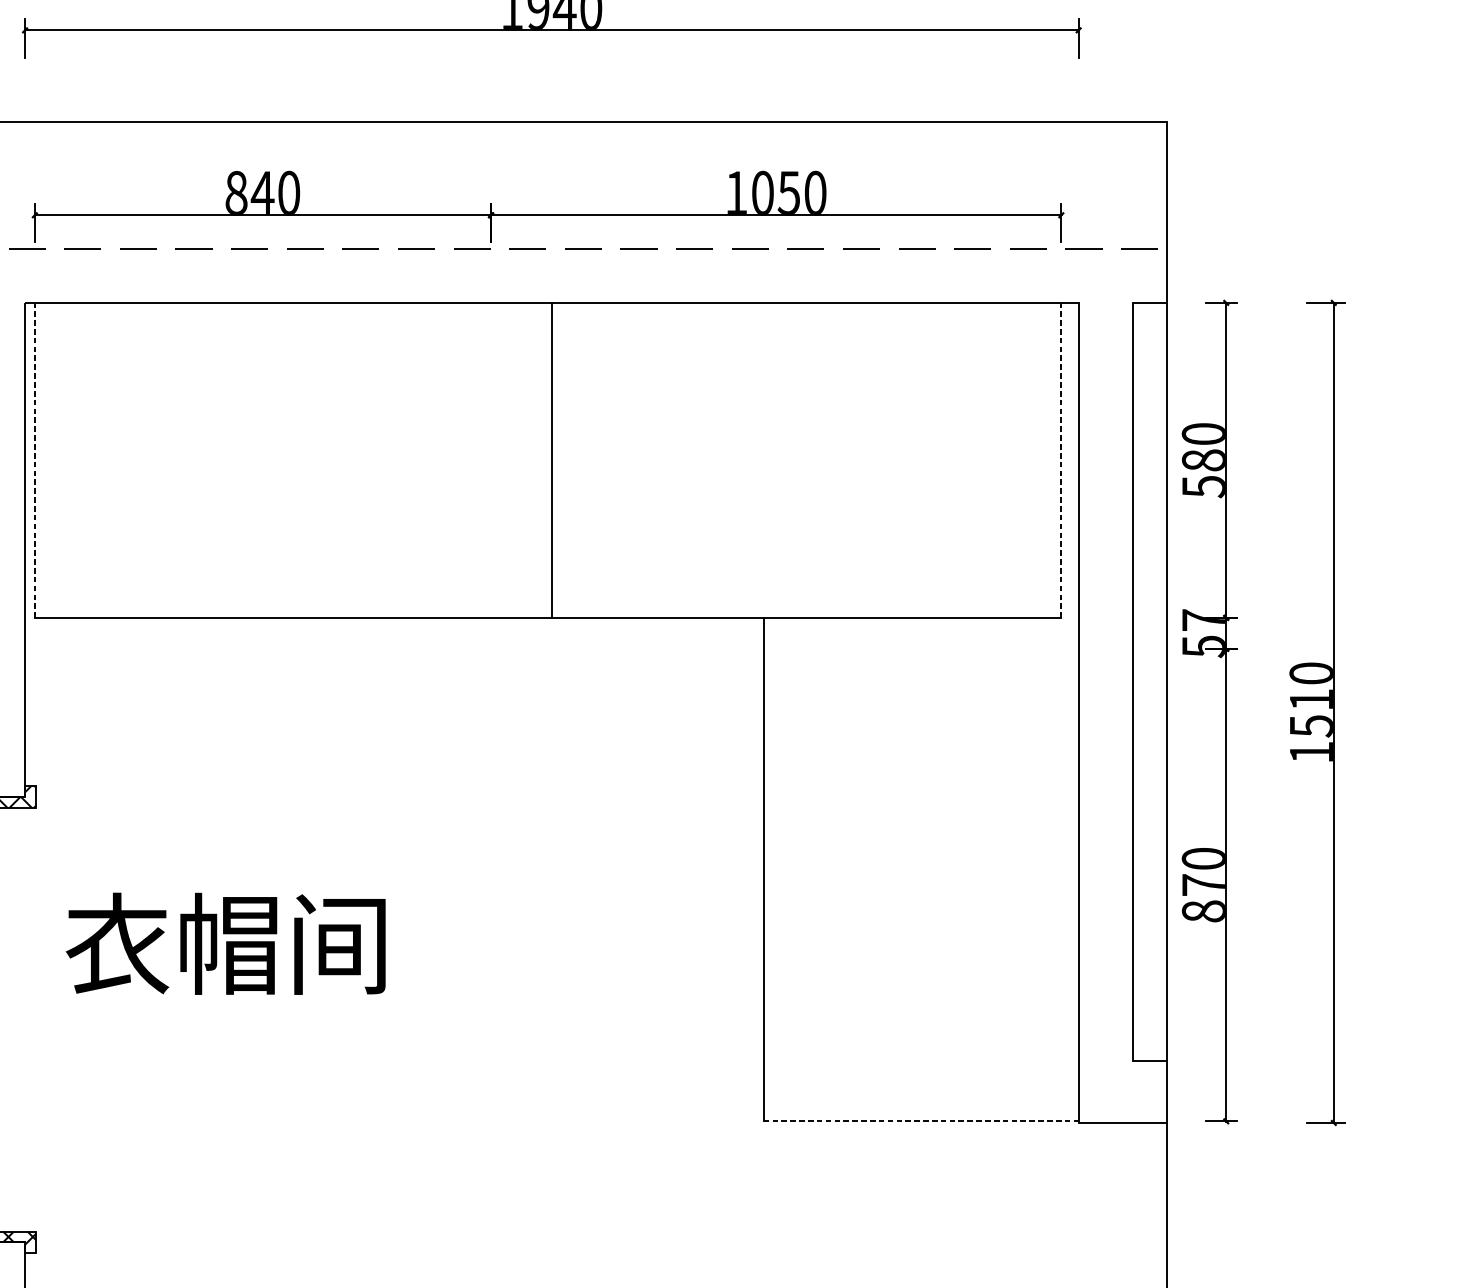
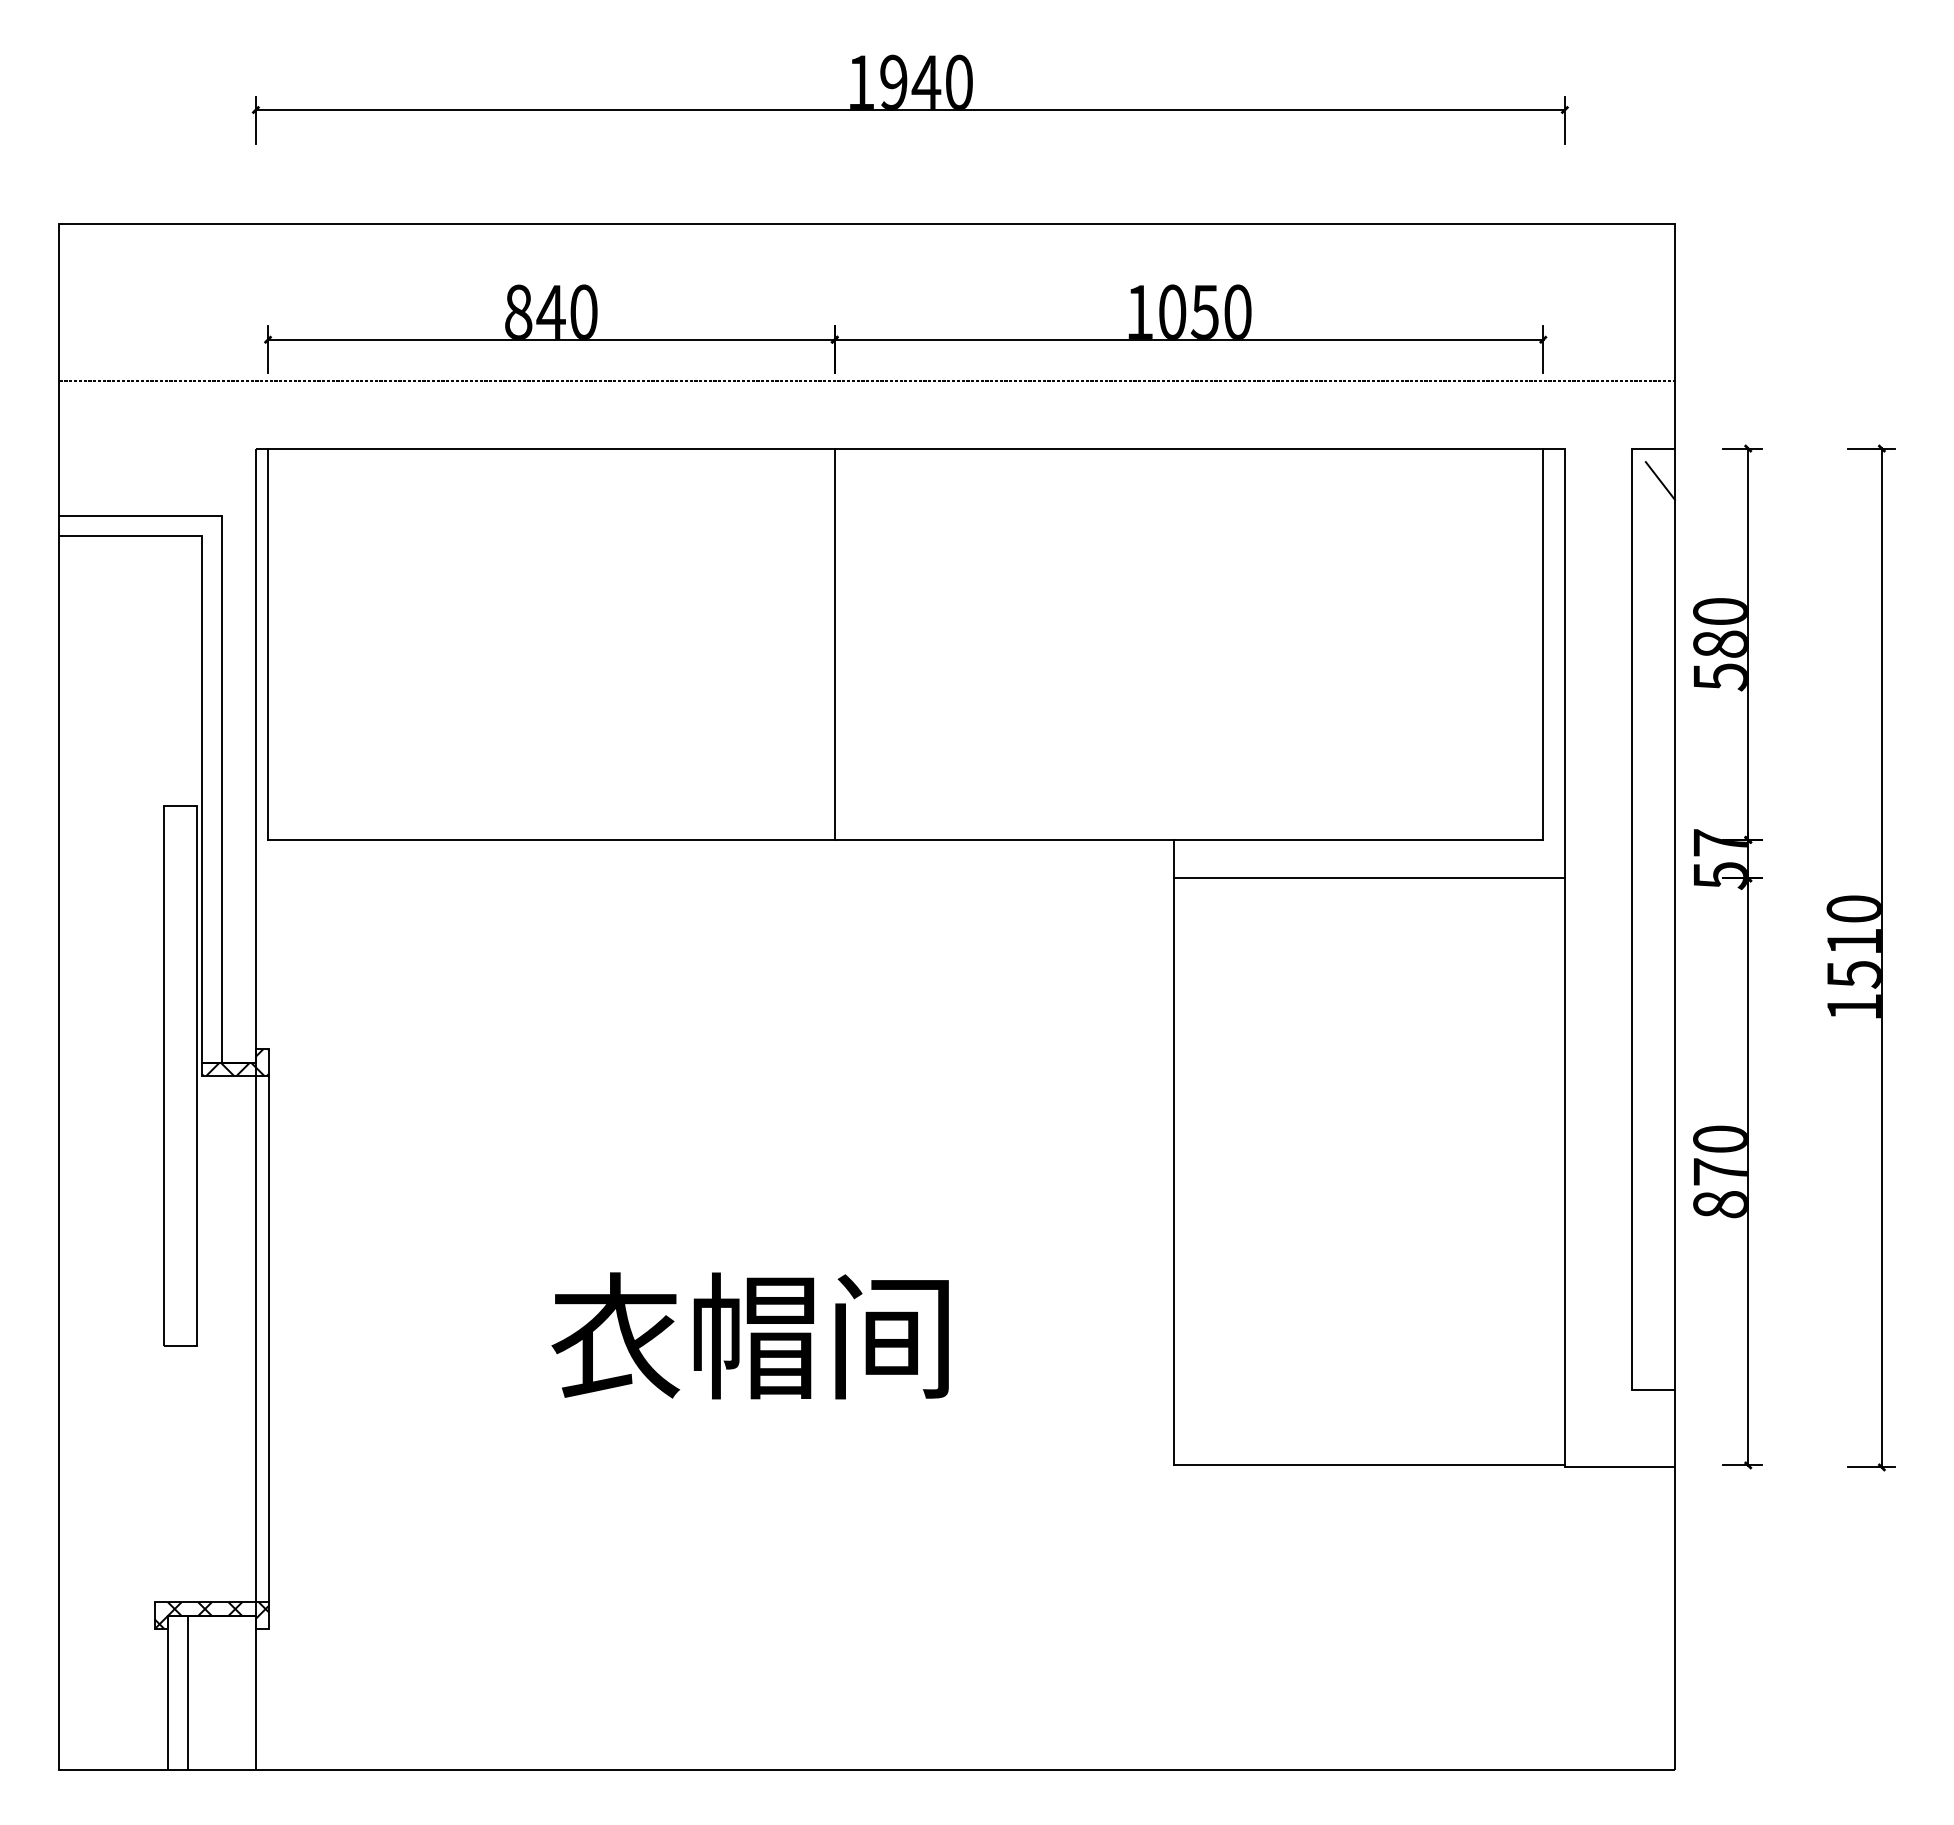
line: (1155, 328) -> (1660, 480), added
line: (551, 459) -> (834, 643), moved
line: (35, 460) -> (268, 644), dashed -> solid
line: (1061, 460) -> (1543, 644), dashed -> solid
line: (920, 648) -> (1368, 878), added
text: (225, 943) -> (749, 1335), moved
line: (24, 1019) -> (255, 1338), added
line: (36, 1019) -> (269, 1339), added
line: (921, 1121) -> (1369, 1465), dashed -> solid

